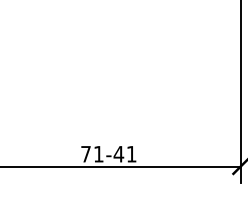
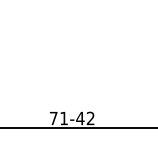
text: (131, 153) -> (90, 117), 71-41 -> 71-42

